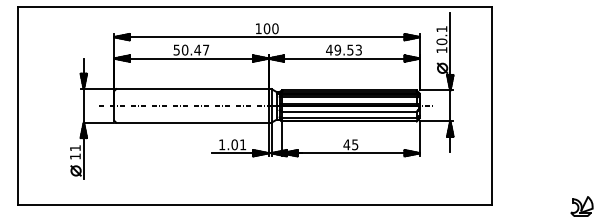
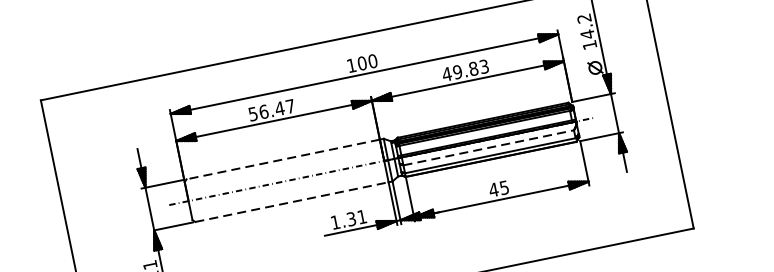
text: (441, 35) -> (585, 26), 10.1 -> 14.2
text: (185, 49) -> (264, 111), 50.47 -> 56.47
text: (350, 49) -> (473, 68), 49.53 -> 49.83
line: (191, 89) -> (282, 160), solid -> dashed
line: (350, 112) -> (490, 147), solid -> dashed
line: (192, 122) -> (292, 201), solid -> dashed
text: (234, 144) -> (351, 218), 1.01 -> 1.31

